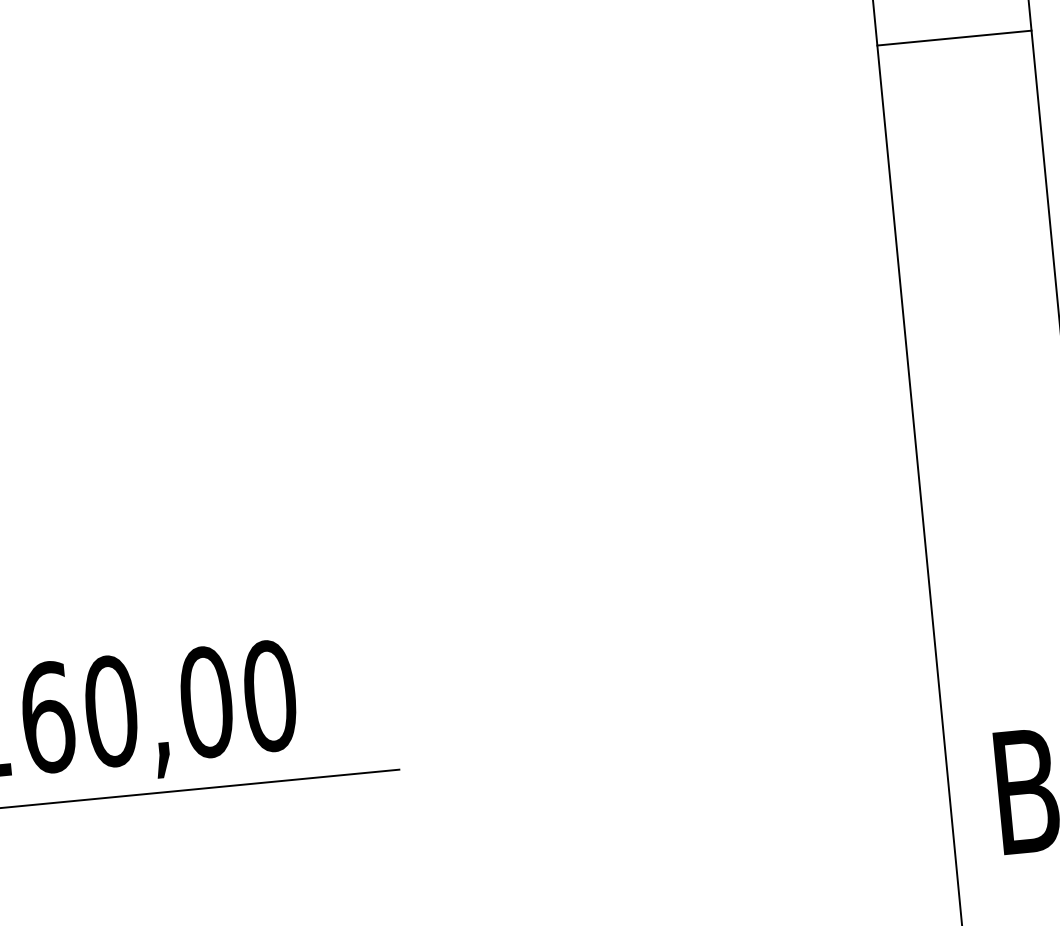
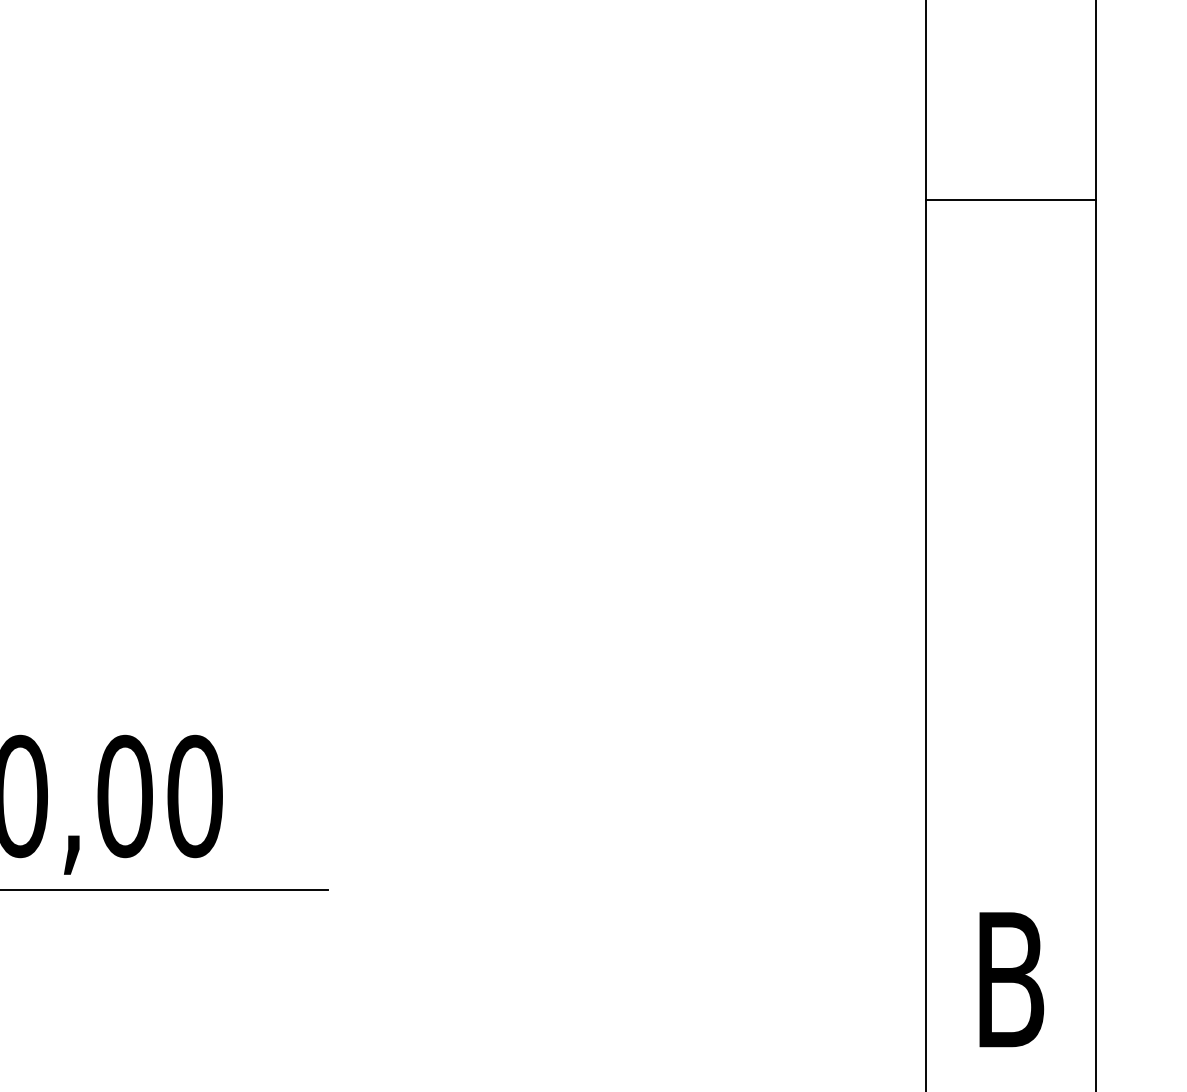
line: (954, 38) -> (1011, 200), moved

